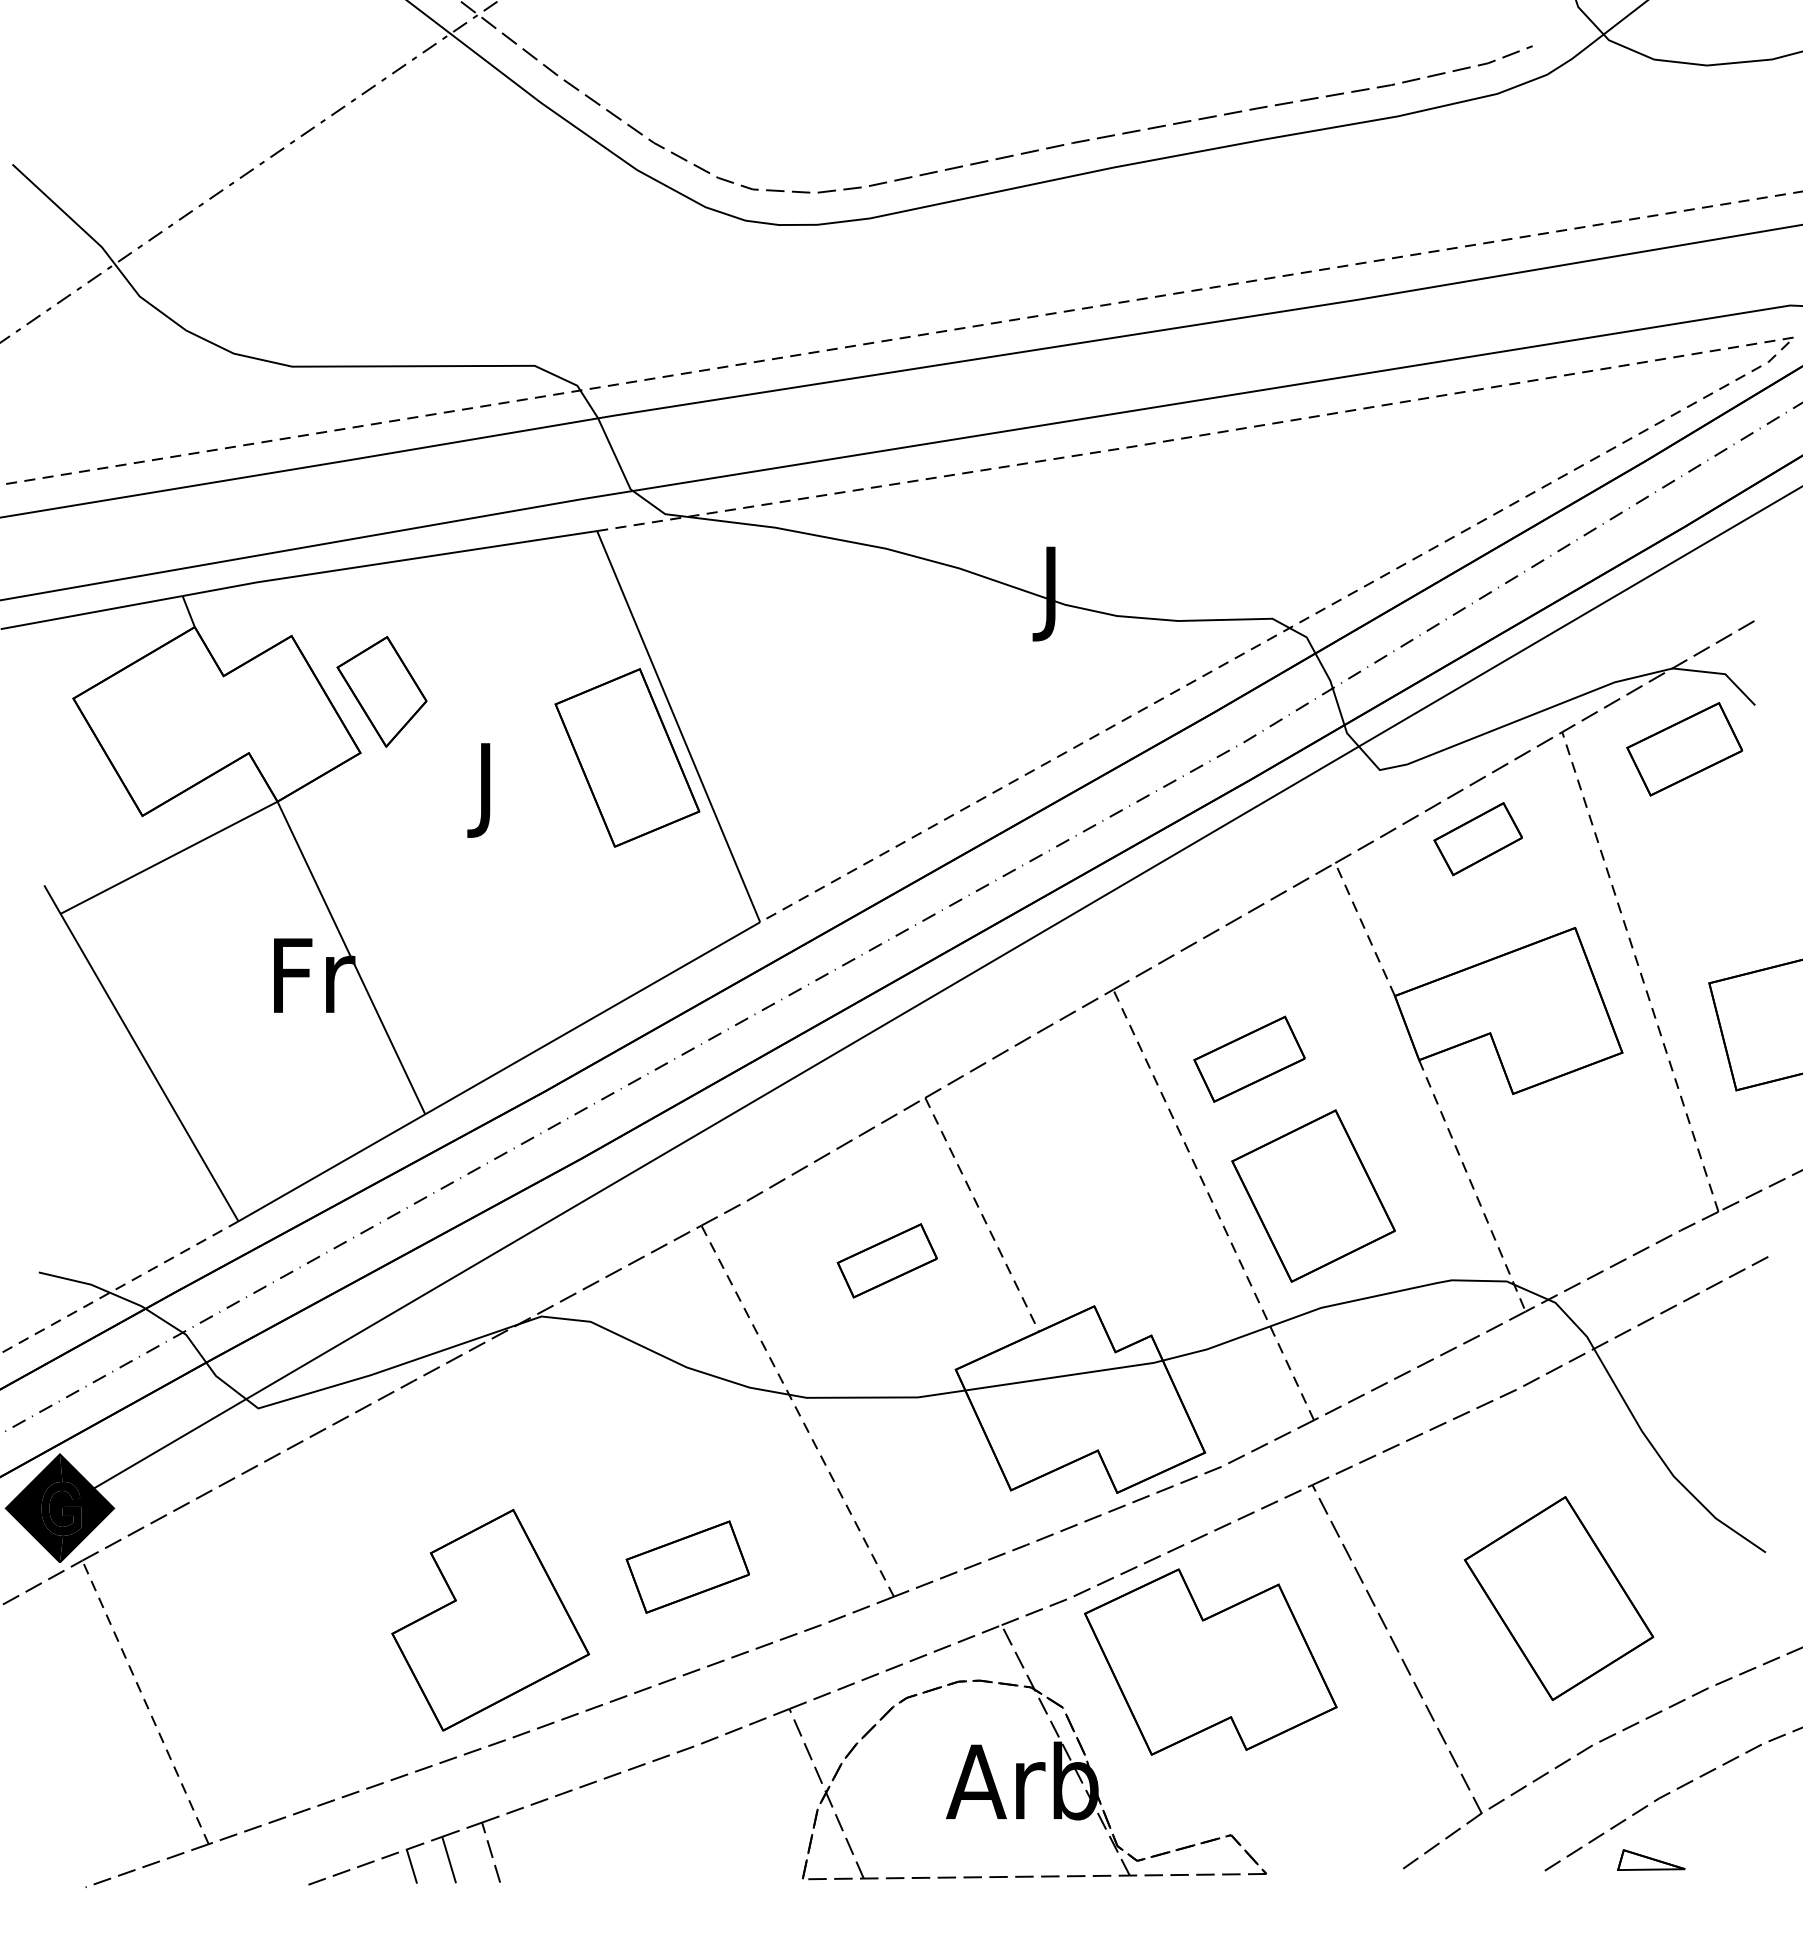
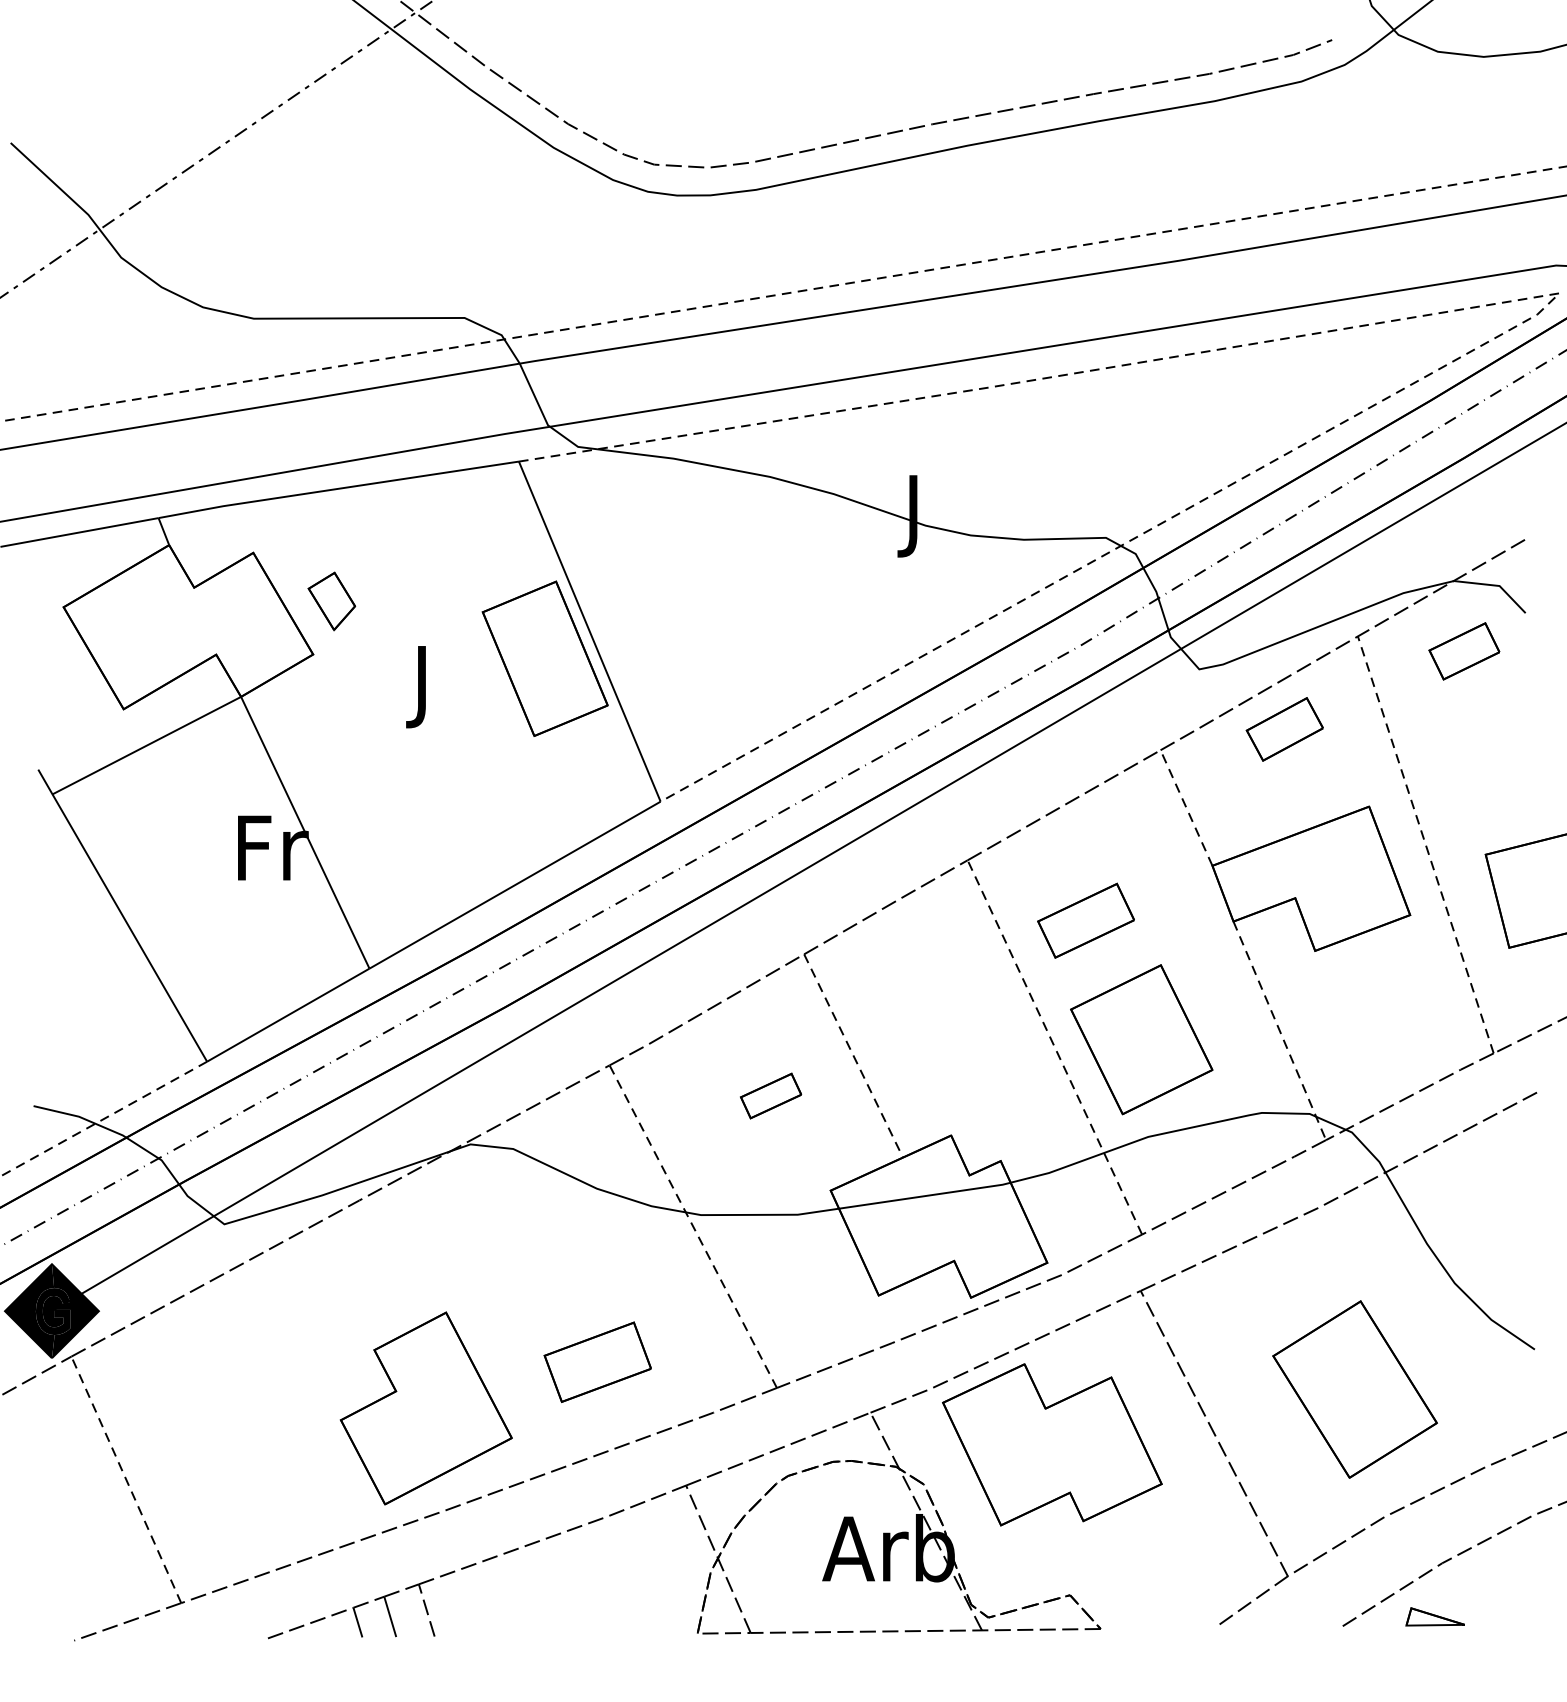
part: (381, 691) -> (331, 601), size x0.6
part: (1684, 749) -> (1464, 651), size x0.7
part: (886, 1260) -> (770, 1095), size x0.7

